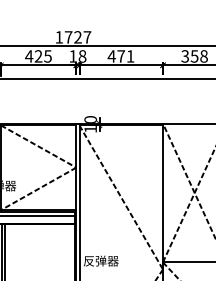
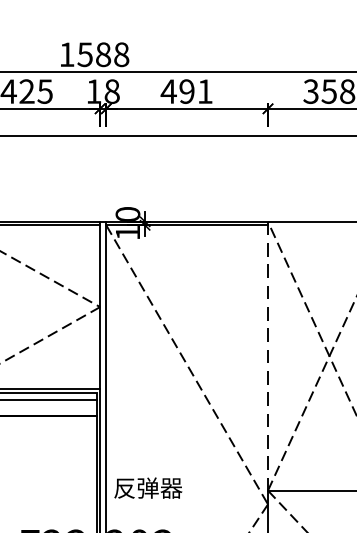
text: (77, 37) -> (102, 54), 1727 -> 1588
text: (121, 56) -> (187, 91), 471 -> 491
line: (162, 193) -> (267, 357), solid -> dashed

